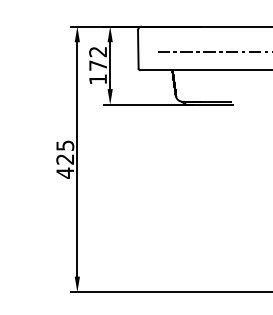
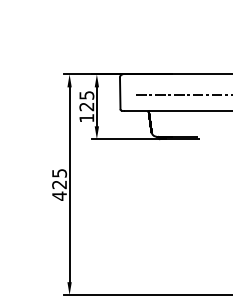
text: (97, 59) -> (86, 101), 172 -> 125

